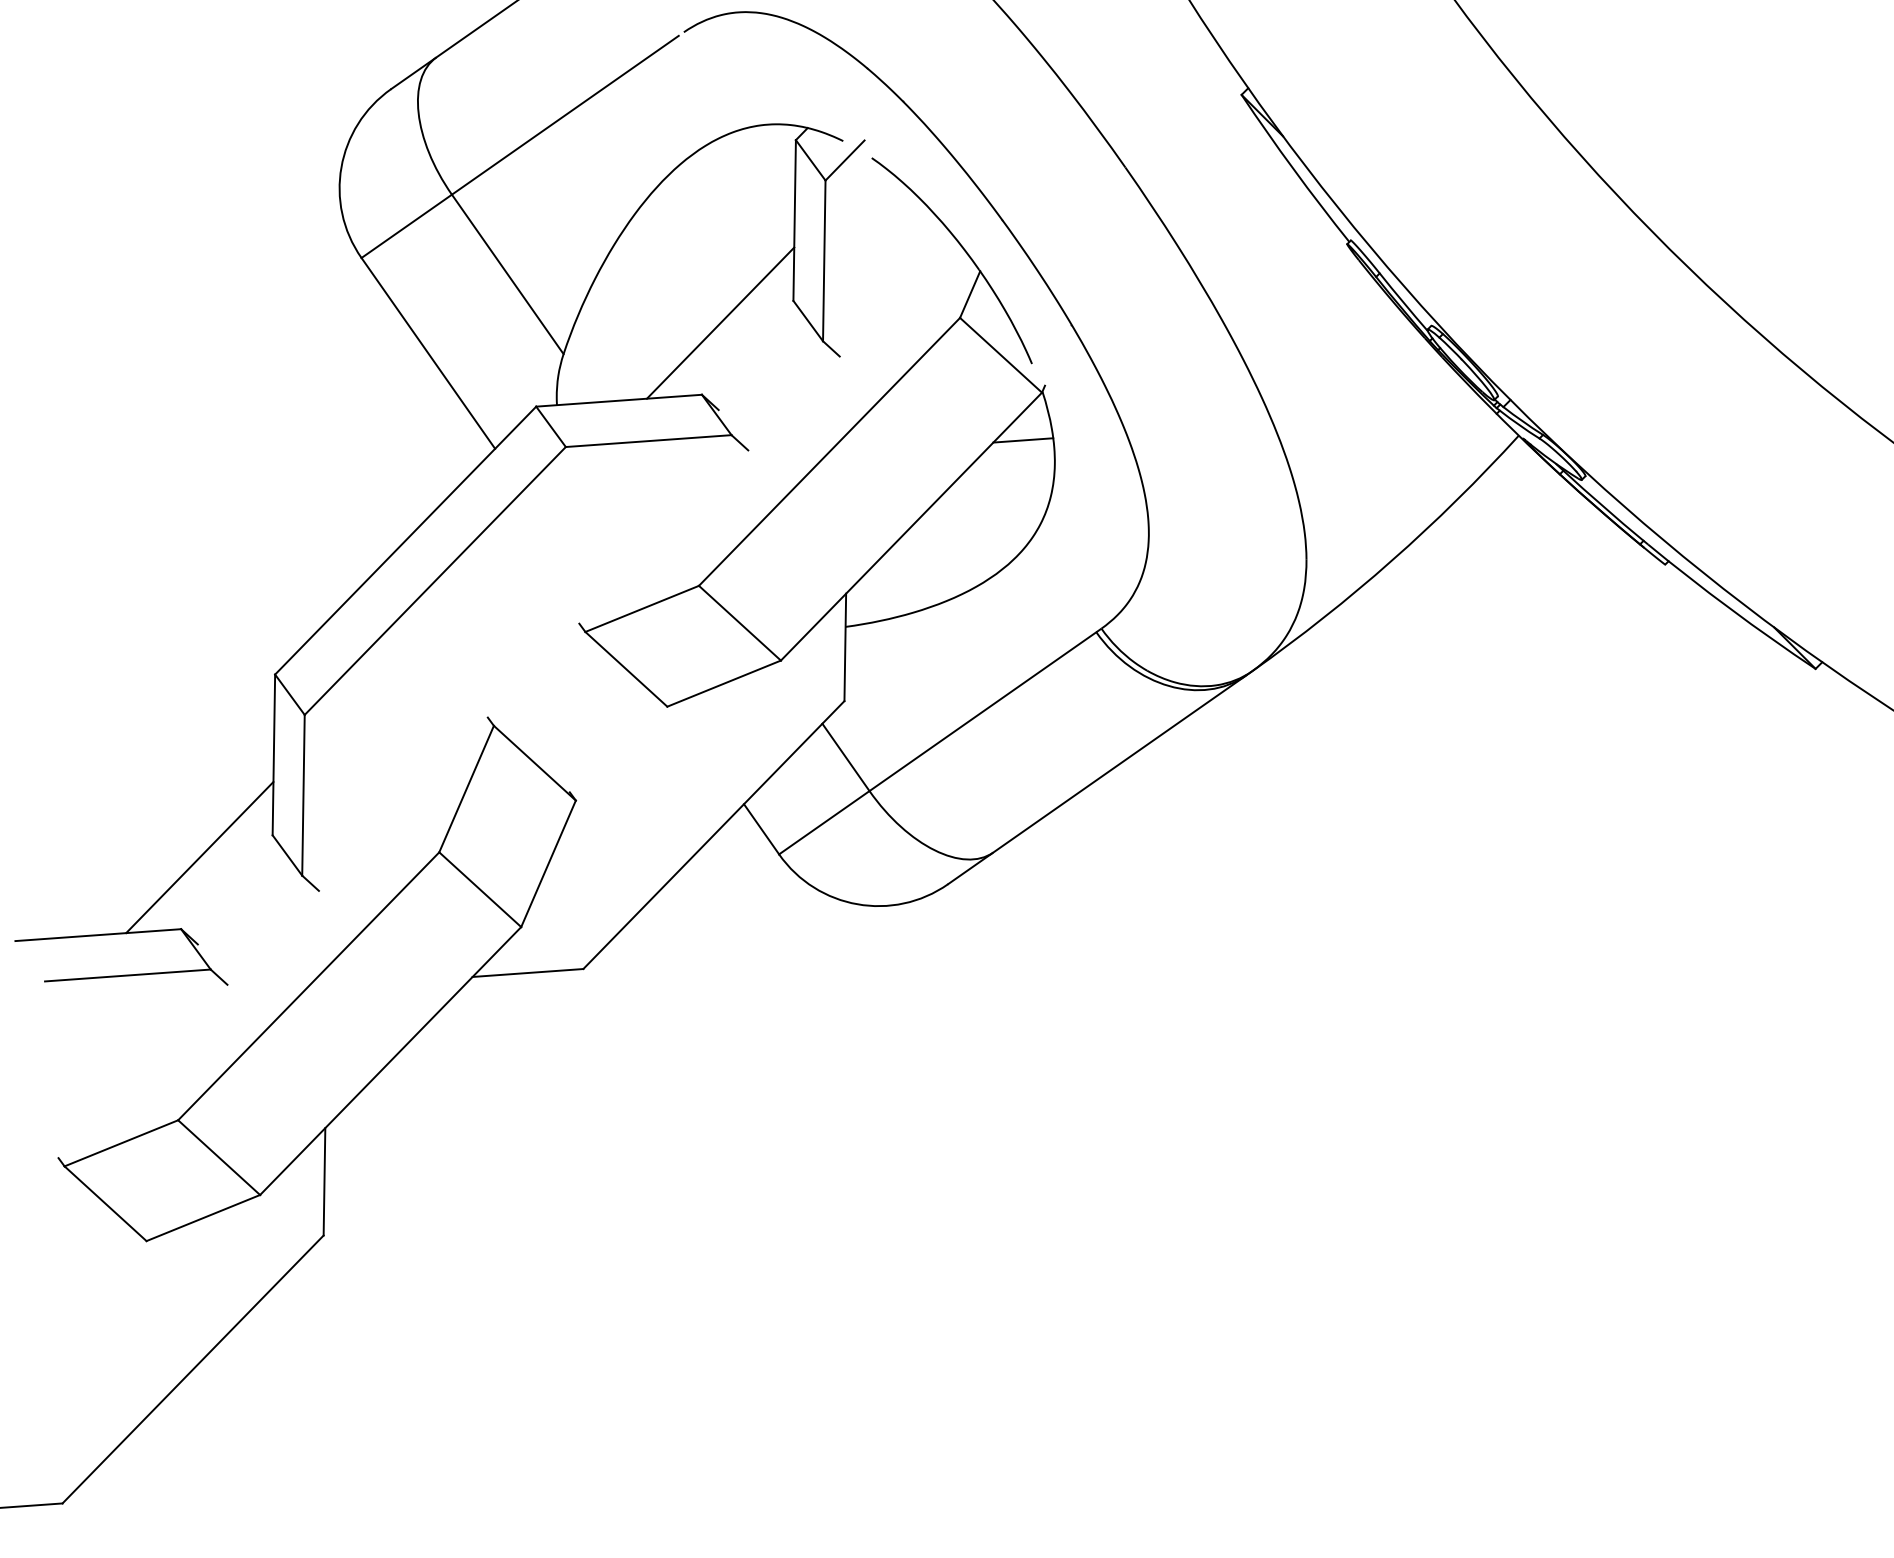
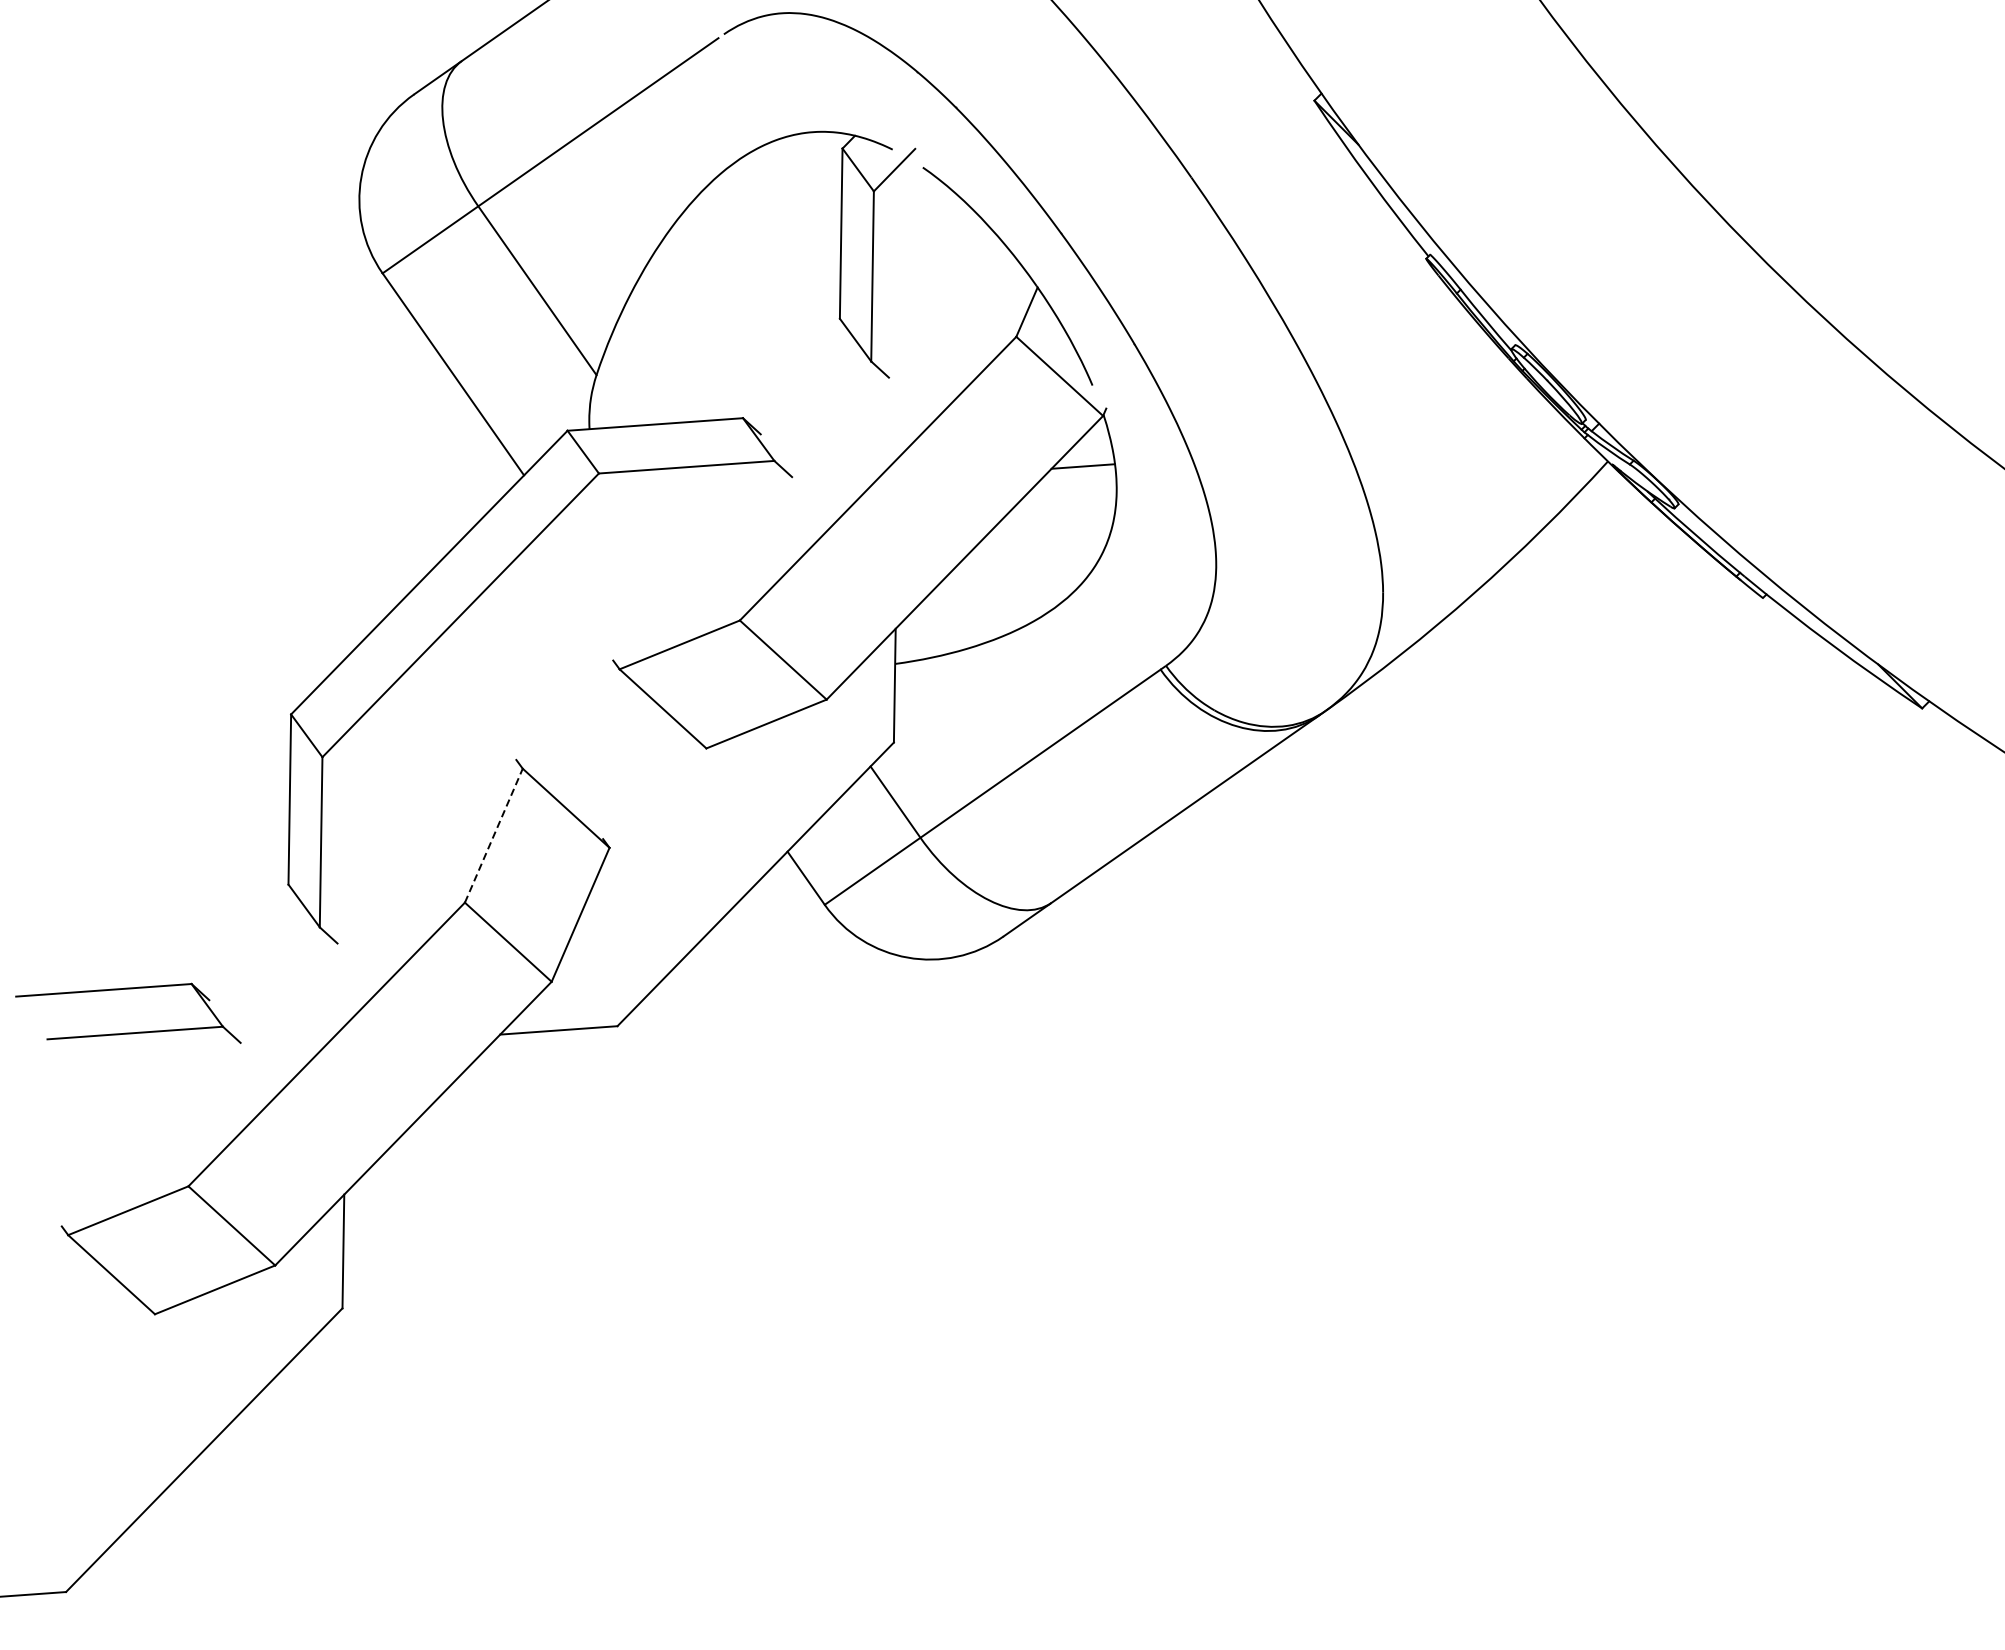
line: (720, 322) -> (762, 341), removed
line: (466, 789) -> (493, 836), solid -> dashed
line: (199, 857) -> (211, 908), removed

